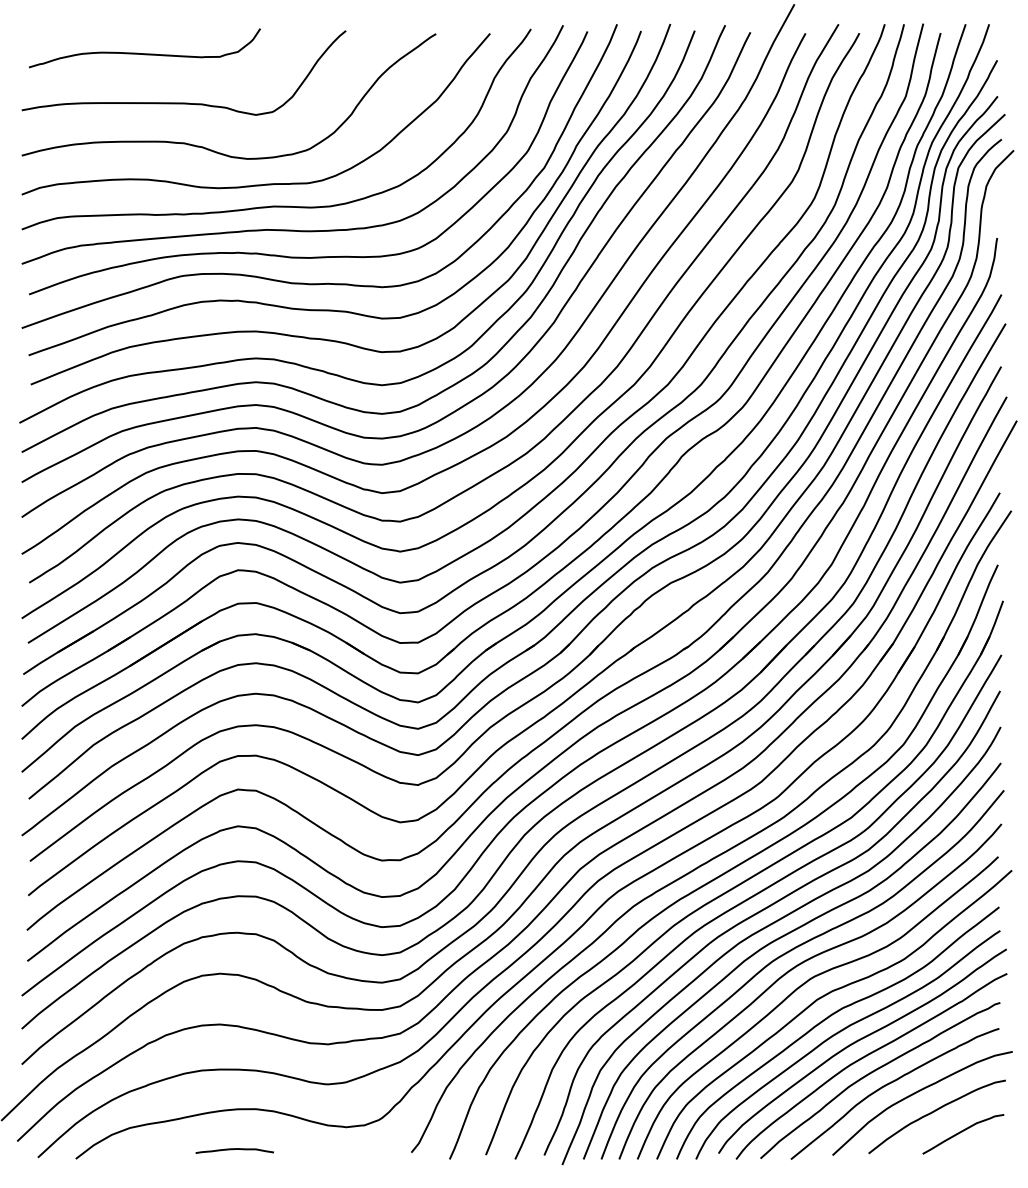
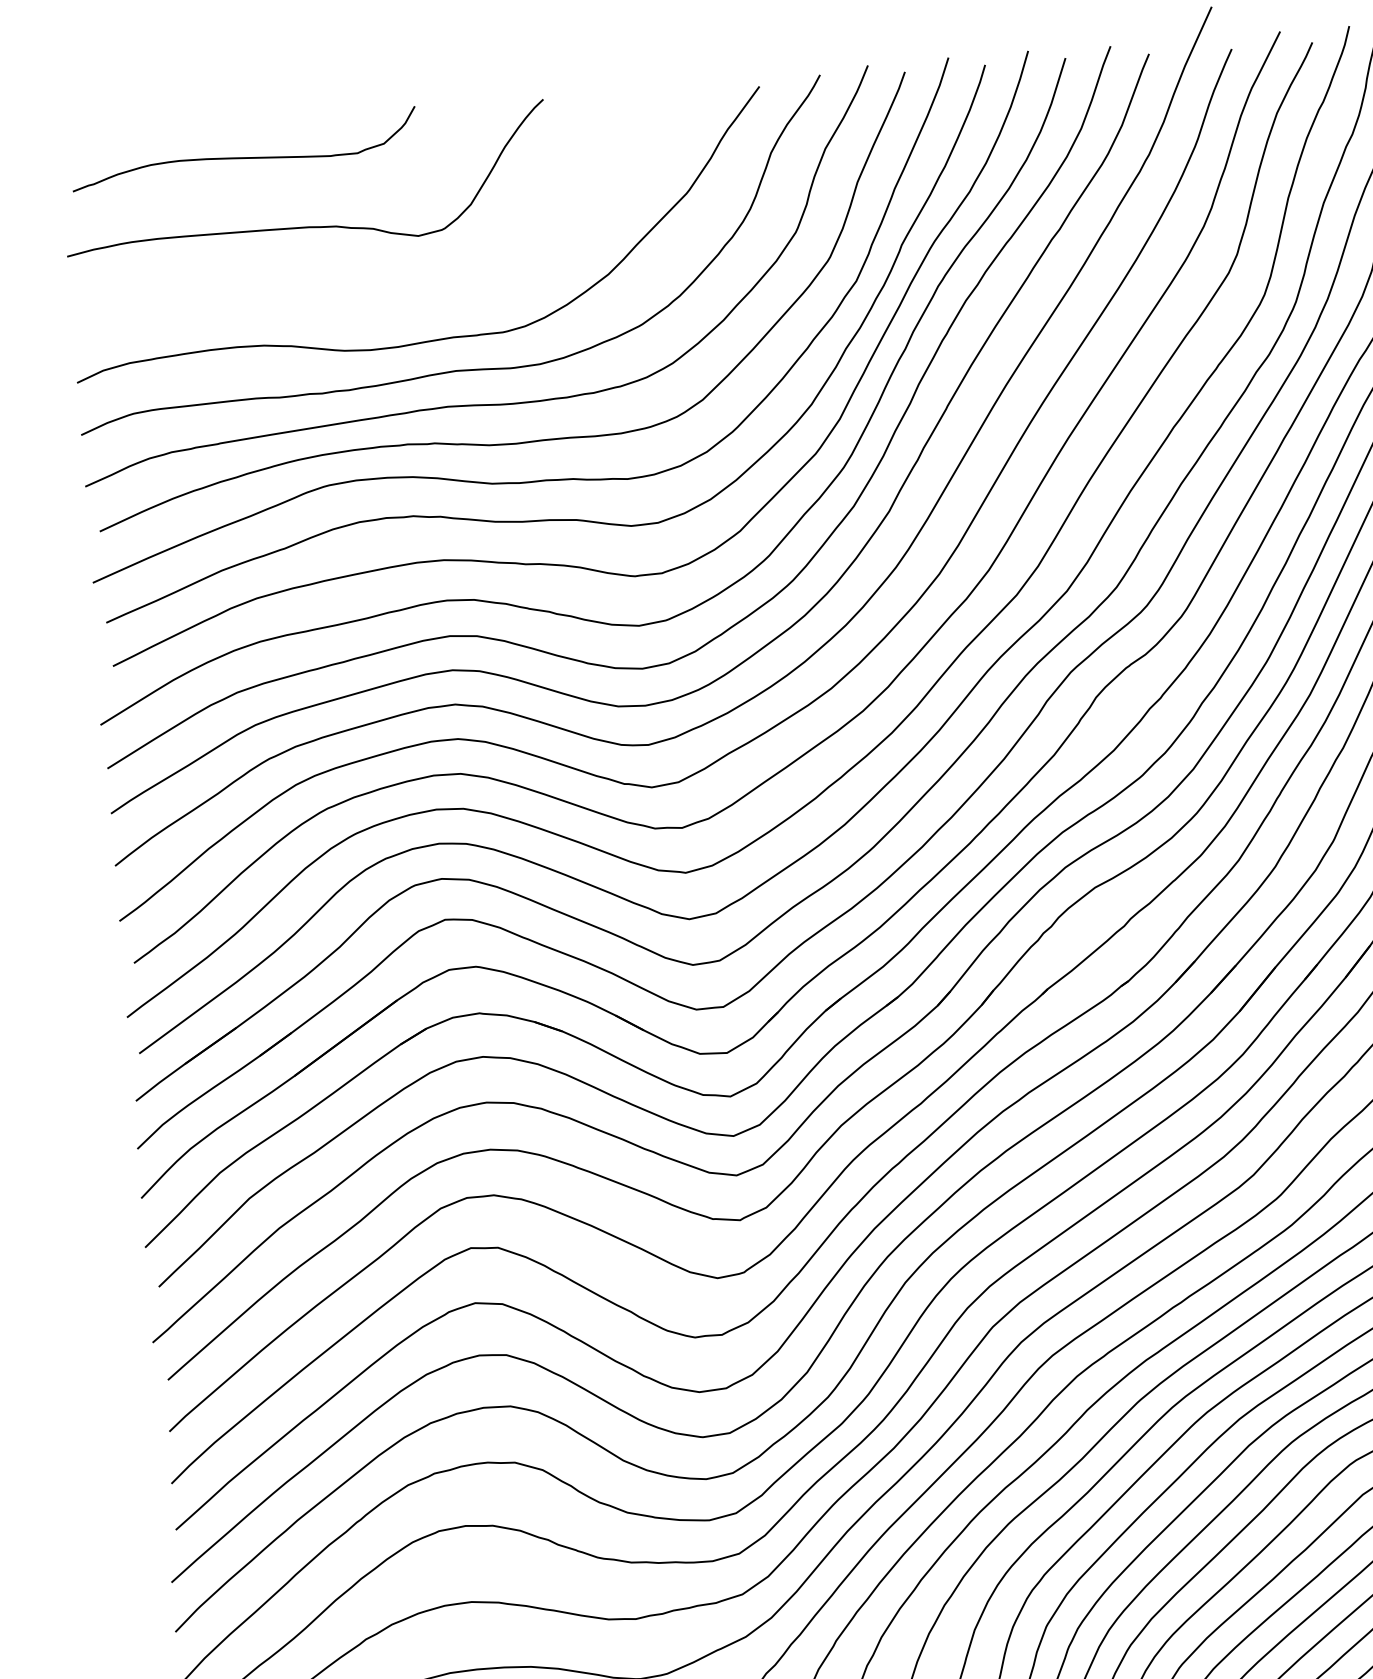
curve: (209, 148) -> (352, 291), removed

